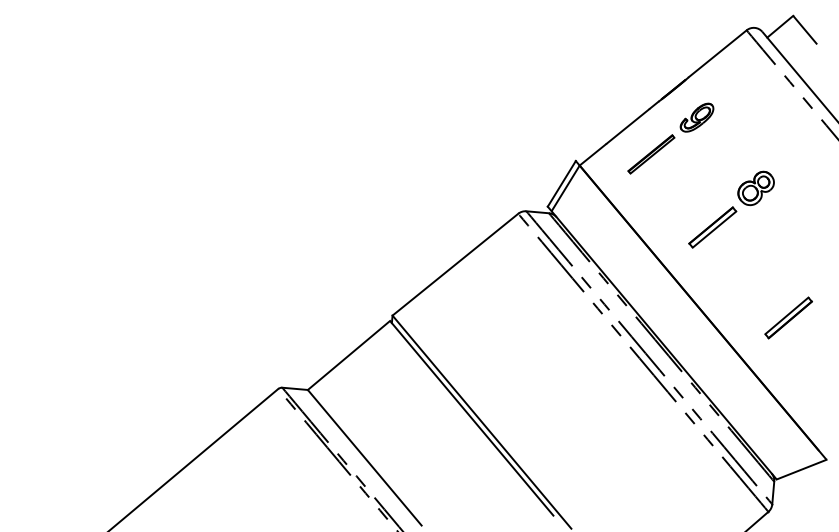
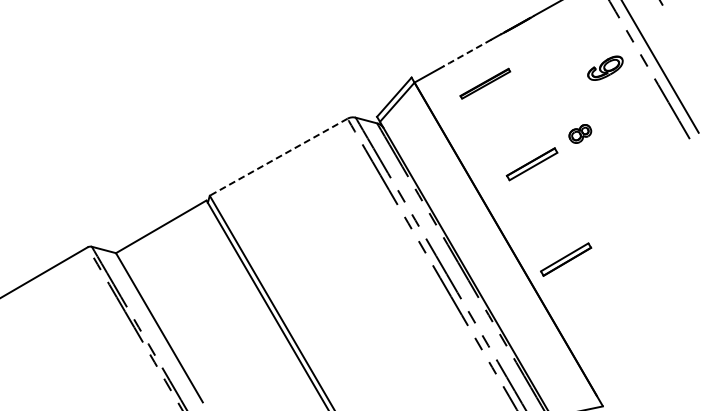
part: (696, 117) -> (604, 67), moved
line: (626, 127) -> (465, 53), solid -> dashed
part: (755, 188) -> (579, 133), size x0.6
line: (455, 264) -> (278, 157), solid -> dashed
part: (788, 317) -> (566, 259), moved

